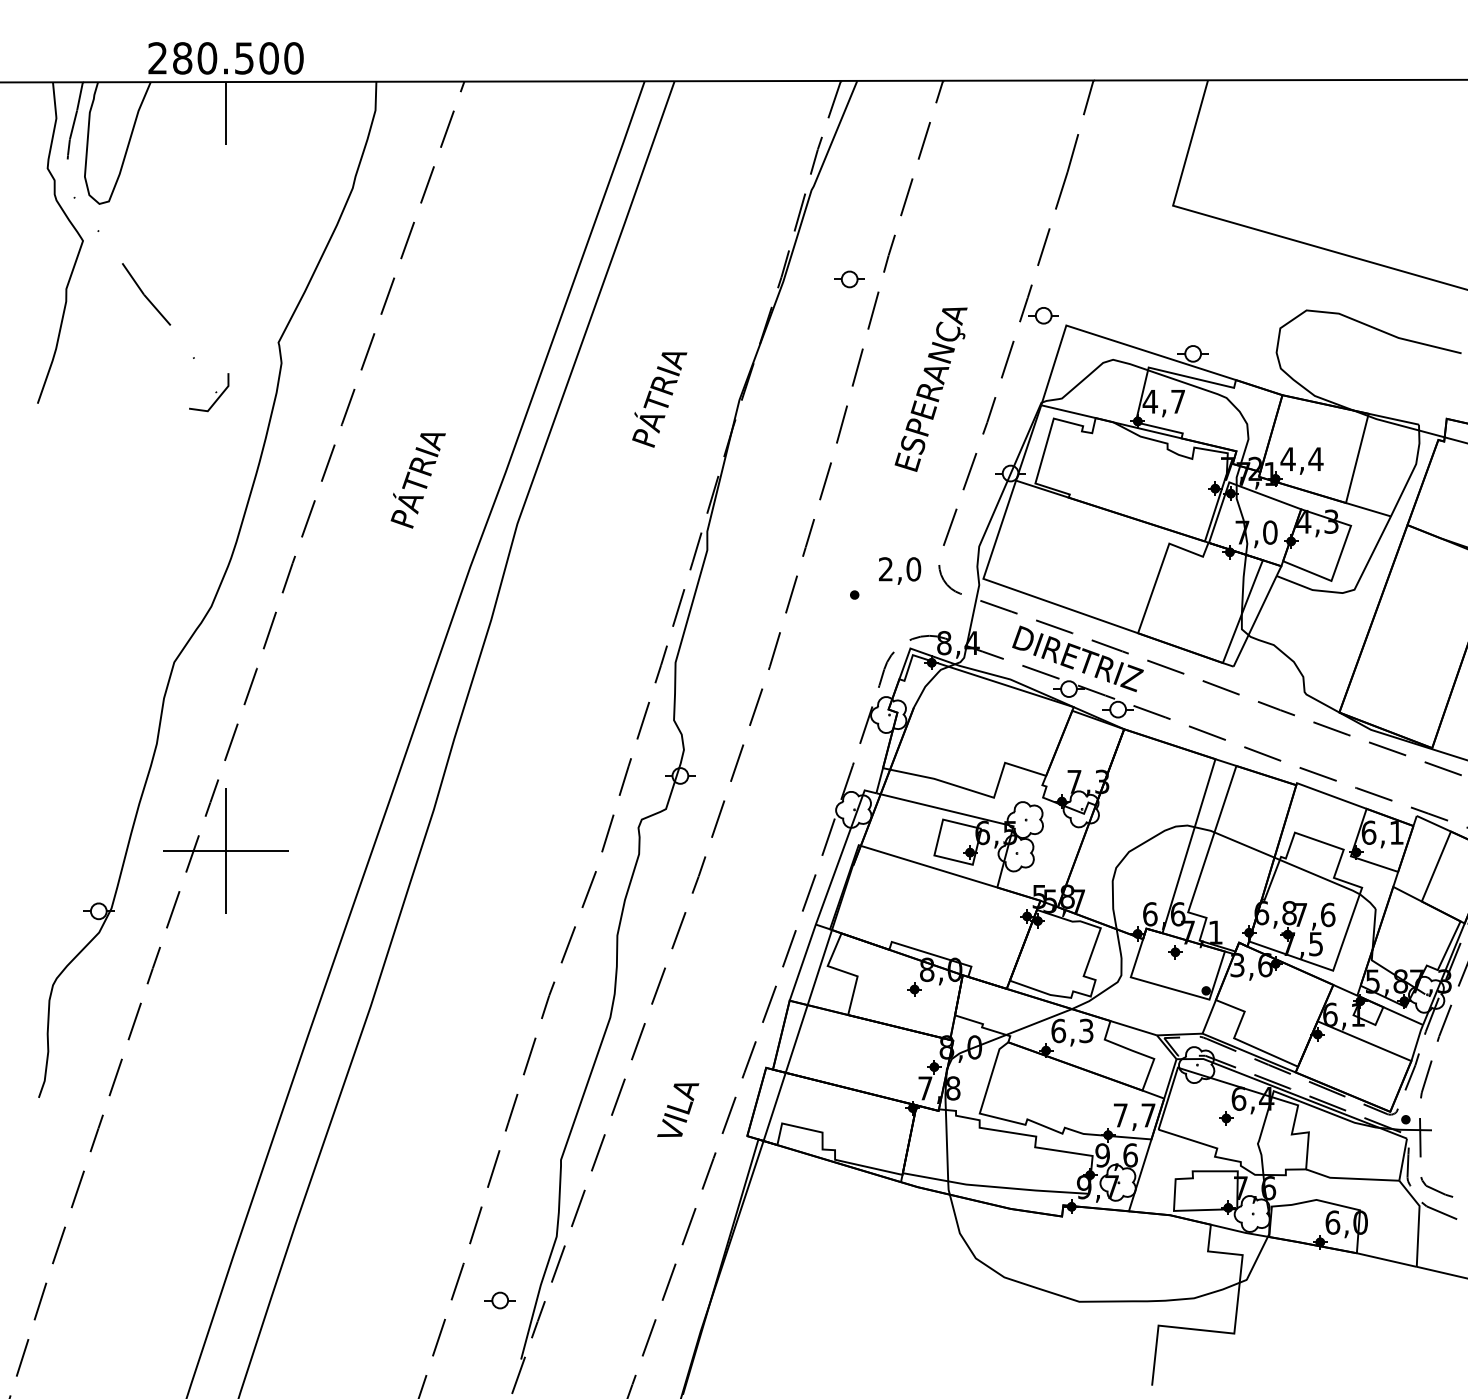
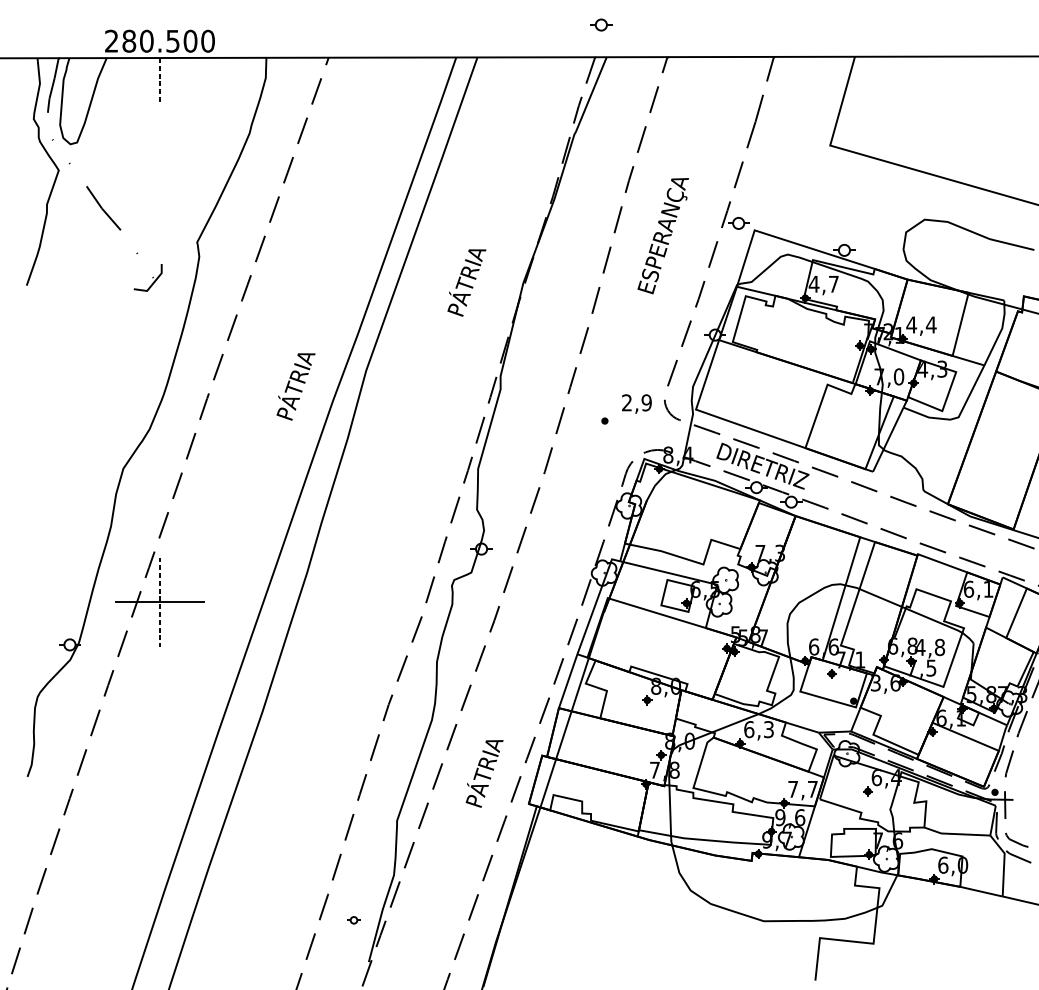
line: (225, 113) -> (159, 80), solid -> dashed
part: (849, 279) -> (601, 25), moved
text: (930, 389) -> (662, 235), moved
text: (417, 480) -> (295, 386), moved
text: (913, 569) -> (646, 402), 2,0 -> 2,9
line: (225, 851) -> (159, 602), solid -> dashed
text: (1313, 914) -> (929, 647), 7,6 -> 4,8
text: (684, 1093) -> (484, 773), VILA -> PÁTRIA
part: (499, 1300) -> (353, 920), size x0.6

